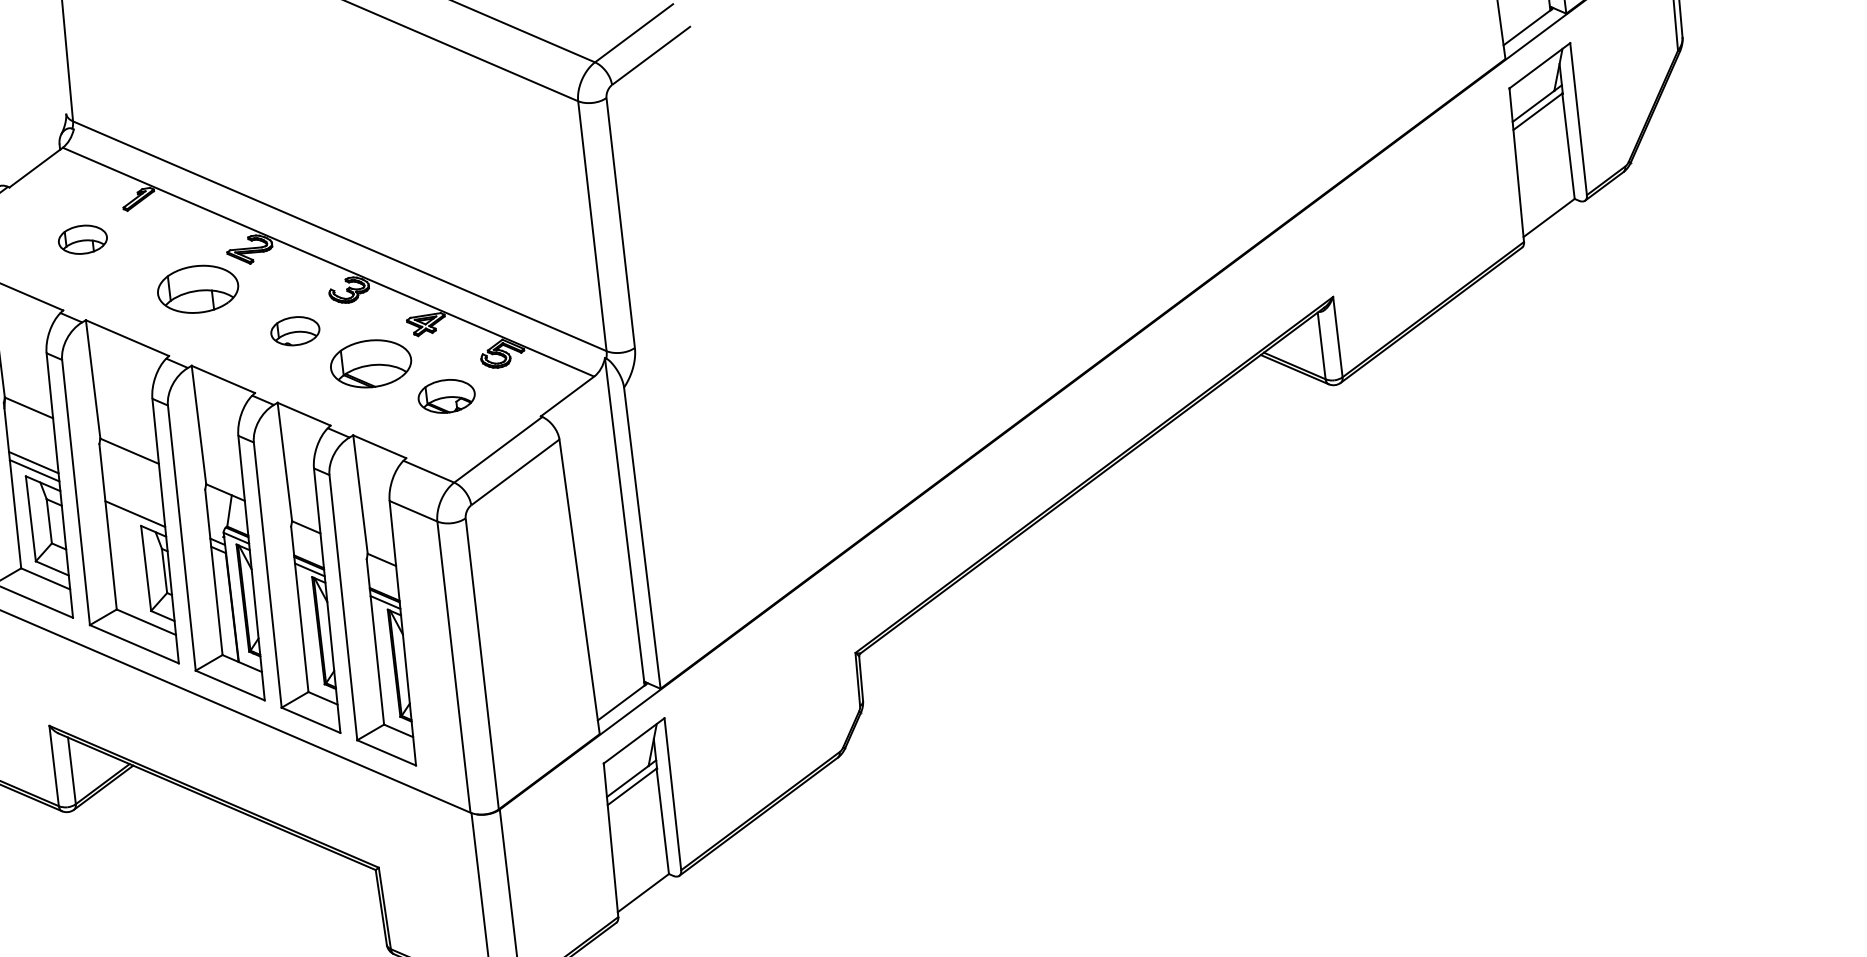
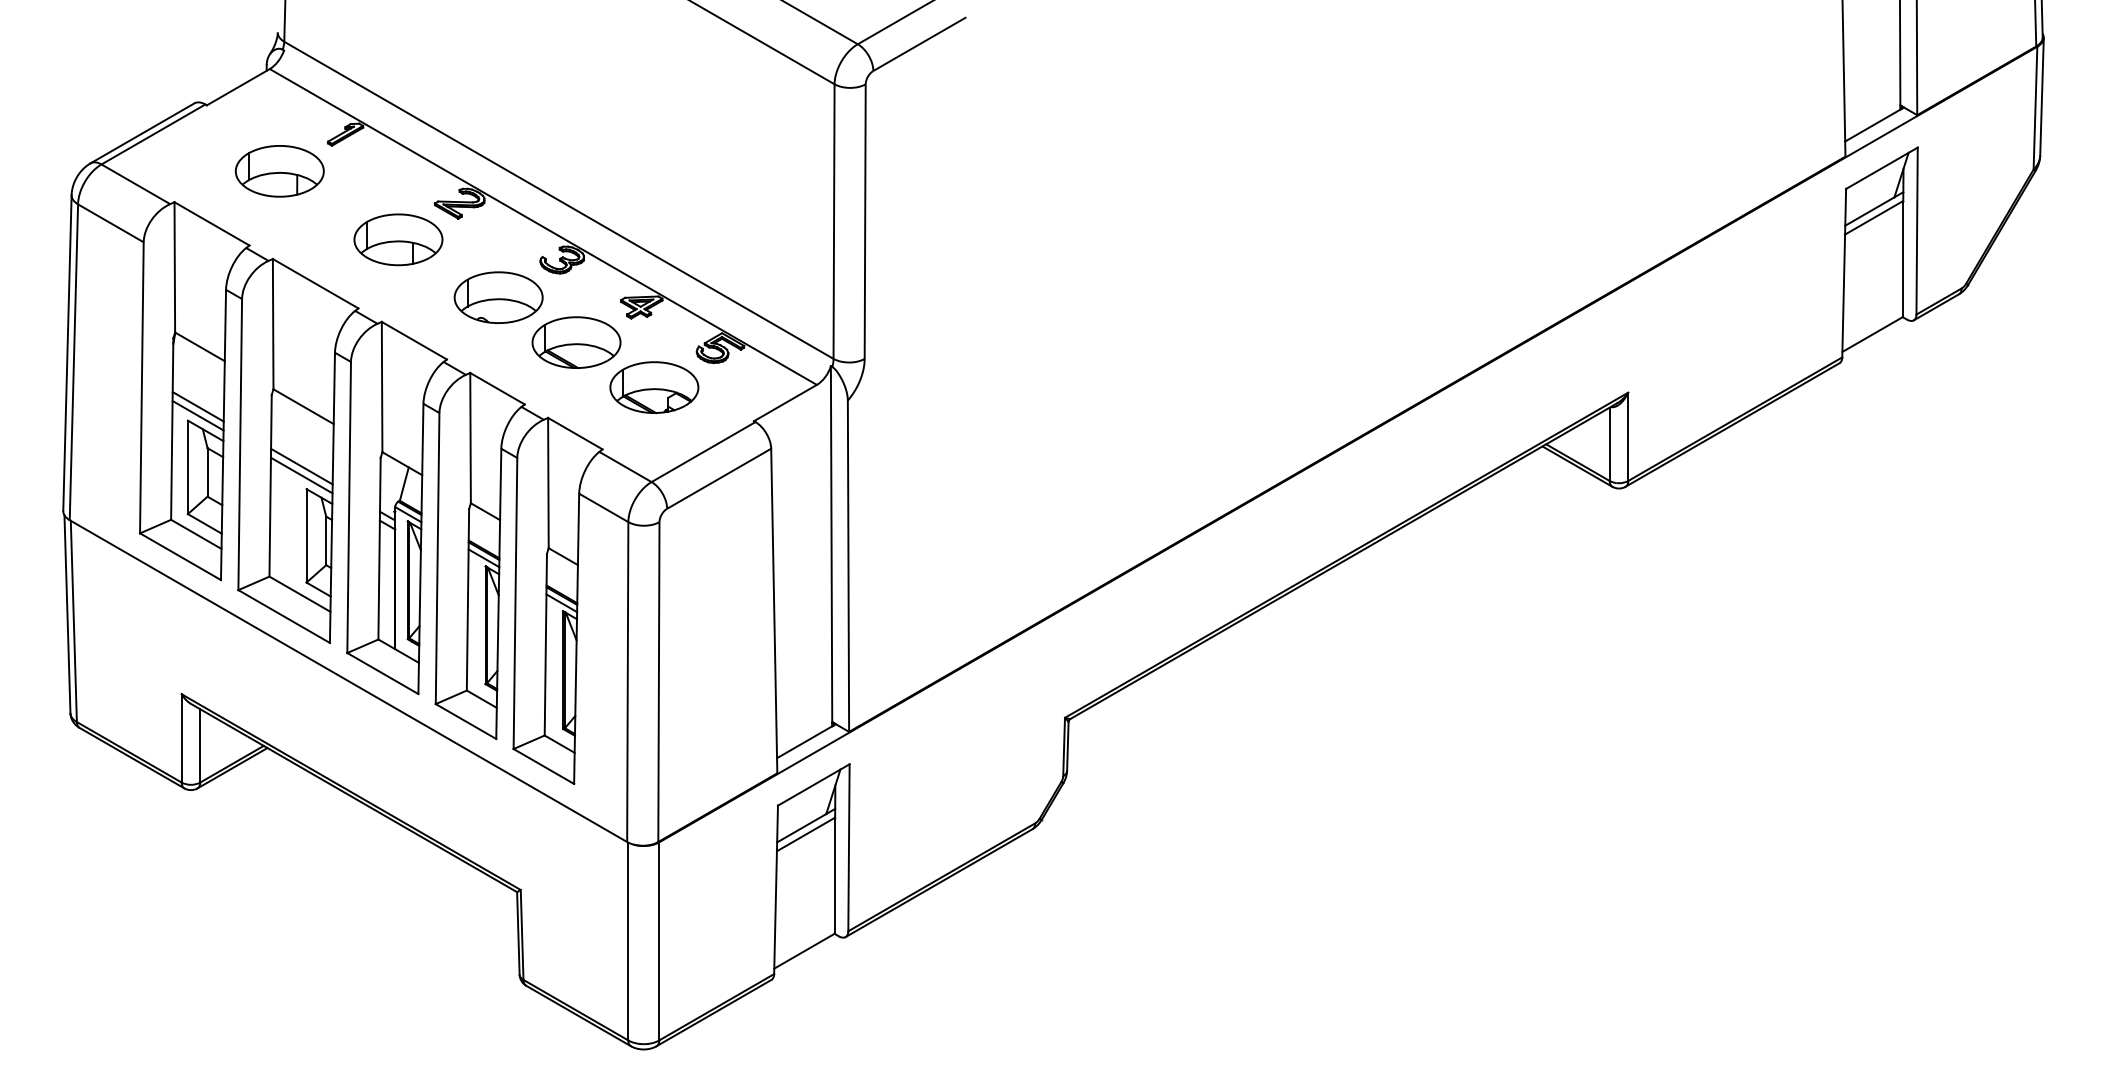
part: (82, 239) -> (279, 171), size x1.67
part: (295, 331) -> (498, 297), size x1.67
part: (446, 396) -> (654, 387), size x1.43
line: (134, 505) -> (301, 466), added

